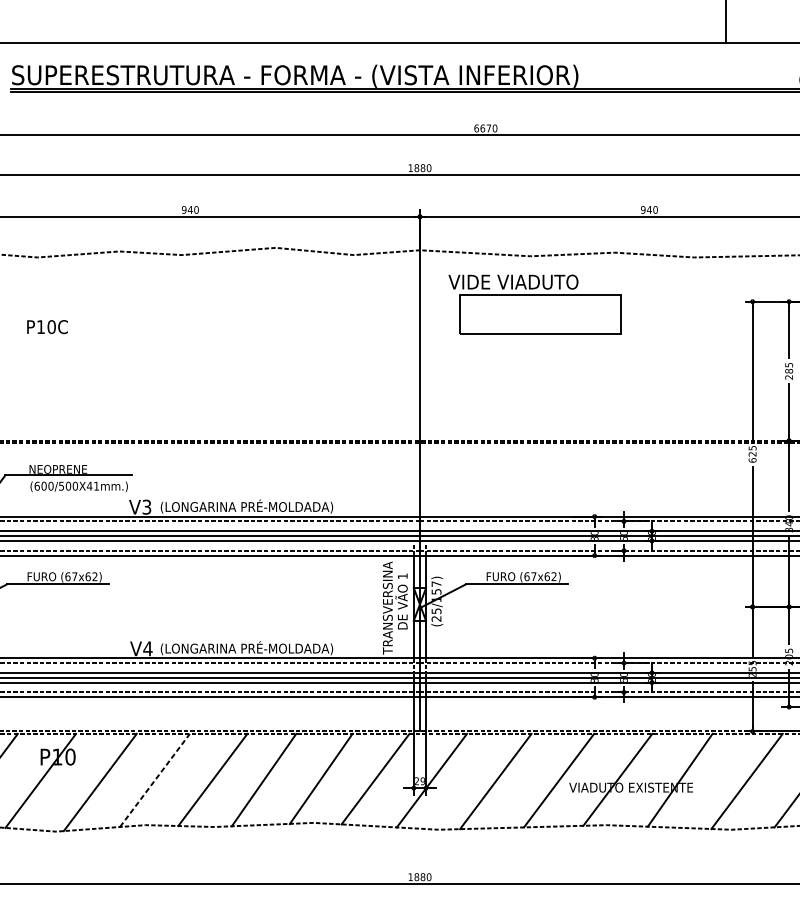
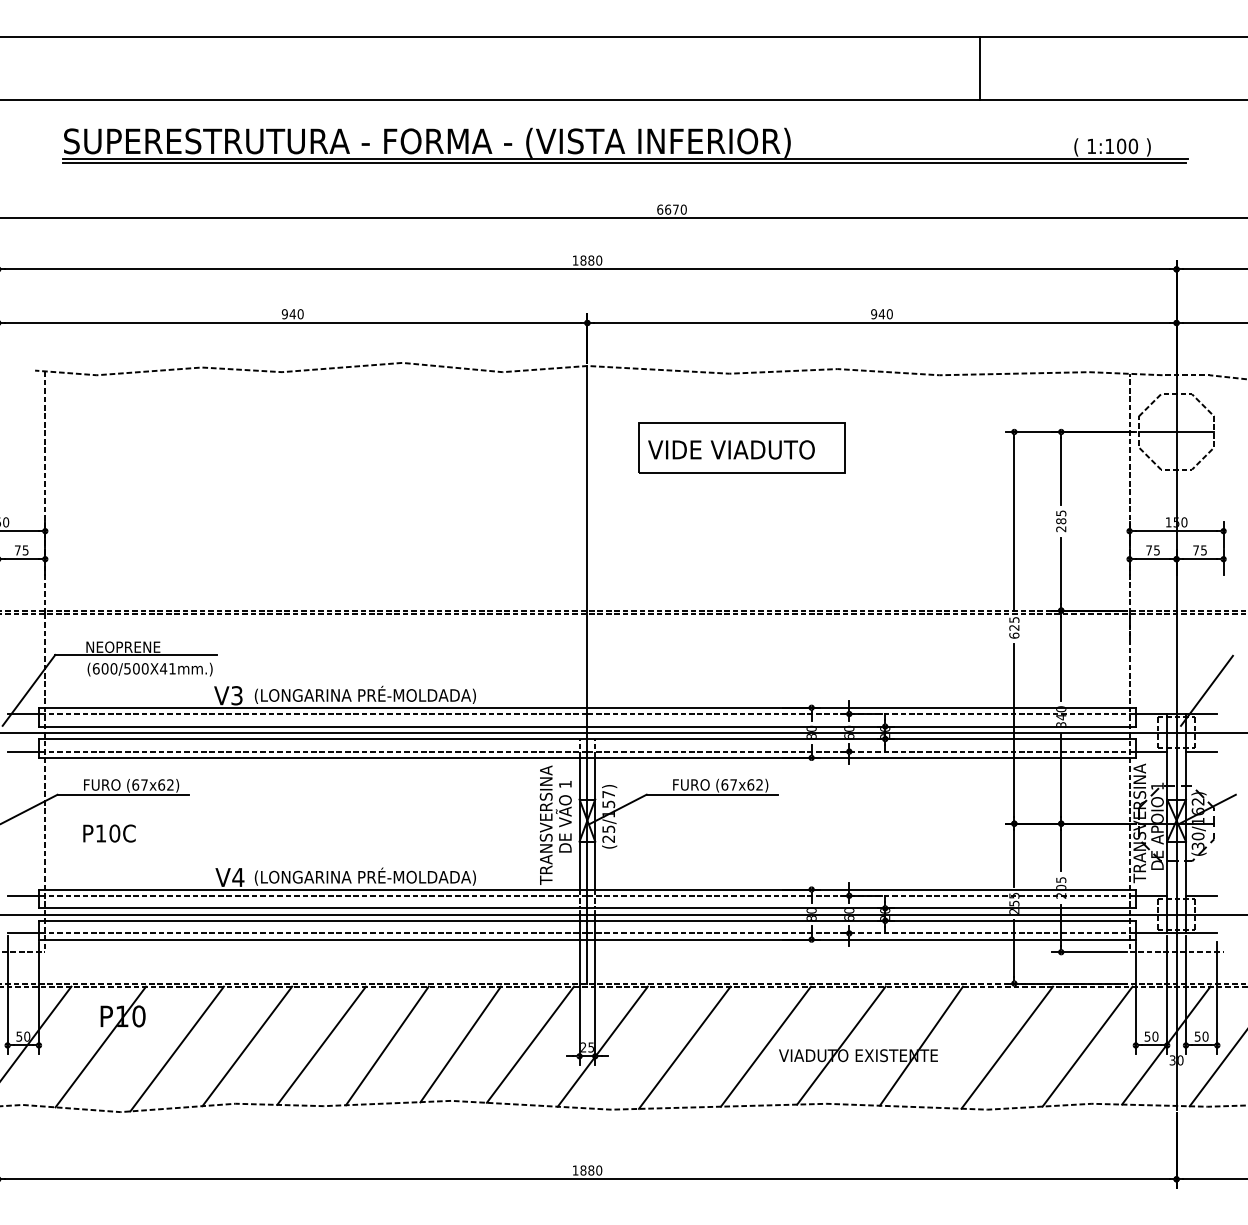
text: (513, 281) -> (731, 449), moved
text: (47, 327) -> (109, 833), moved
line: (155, 780) -> (247, 1046), dashed -> solid
text: (422, 781) -> (590, 1047), 29 -> 25

